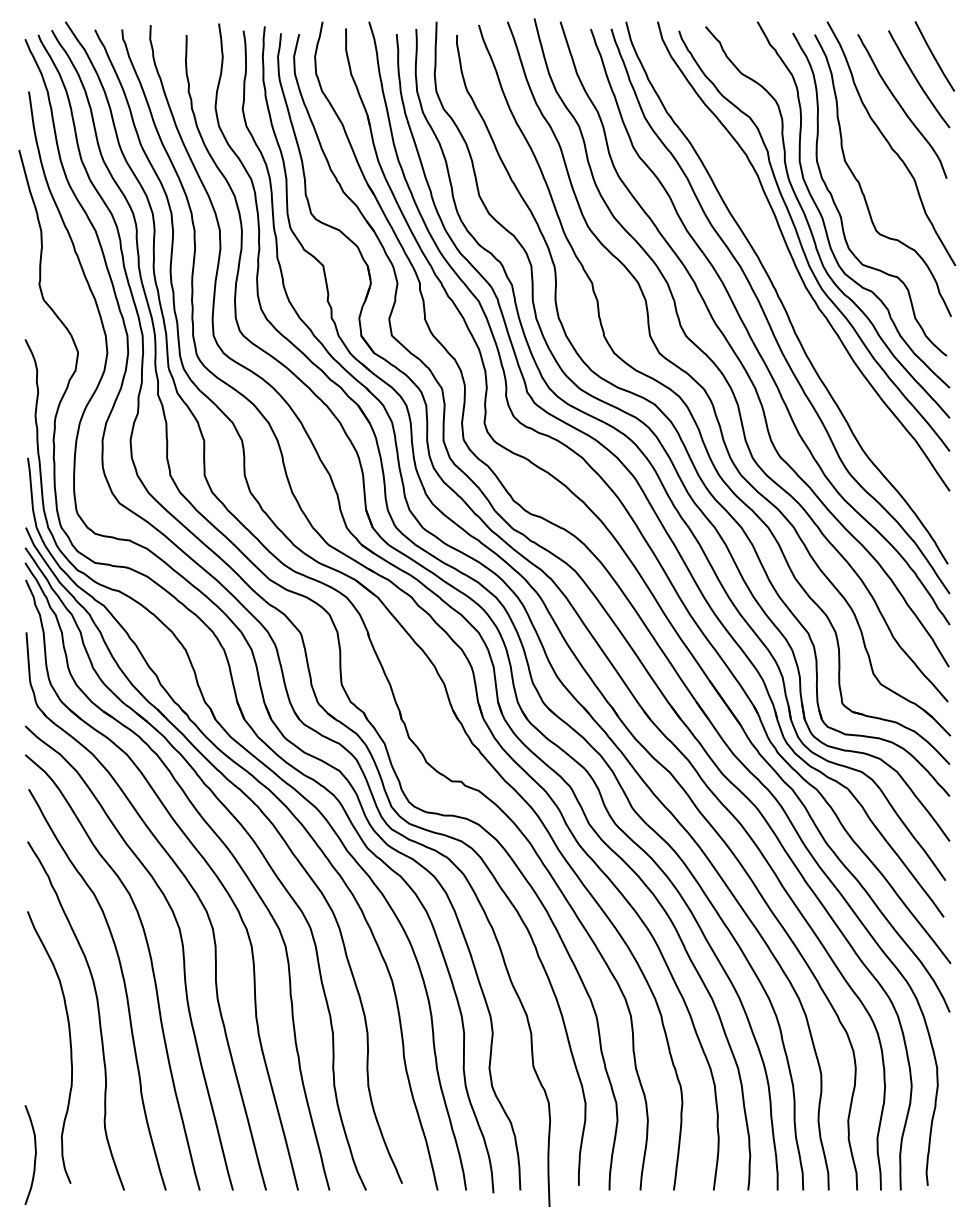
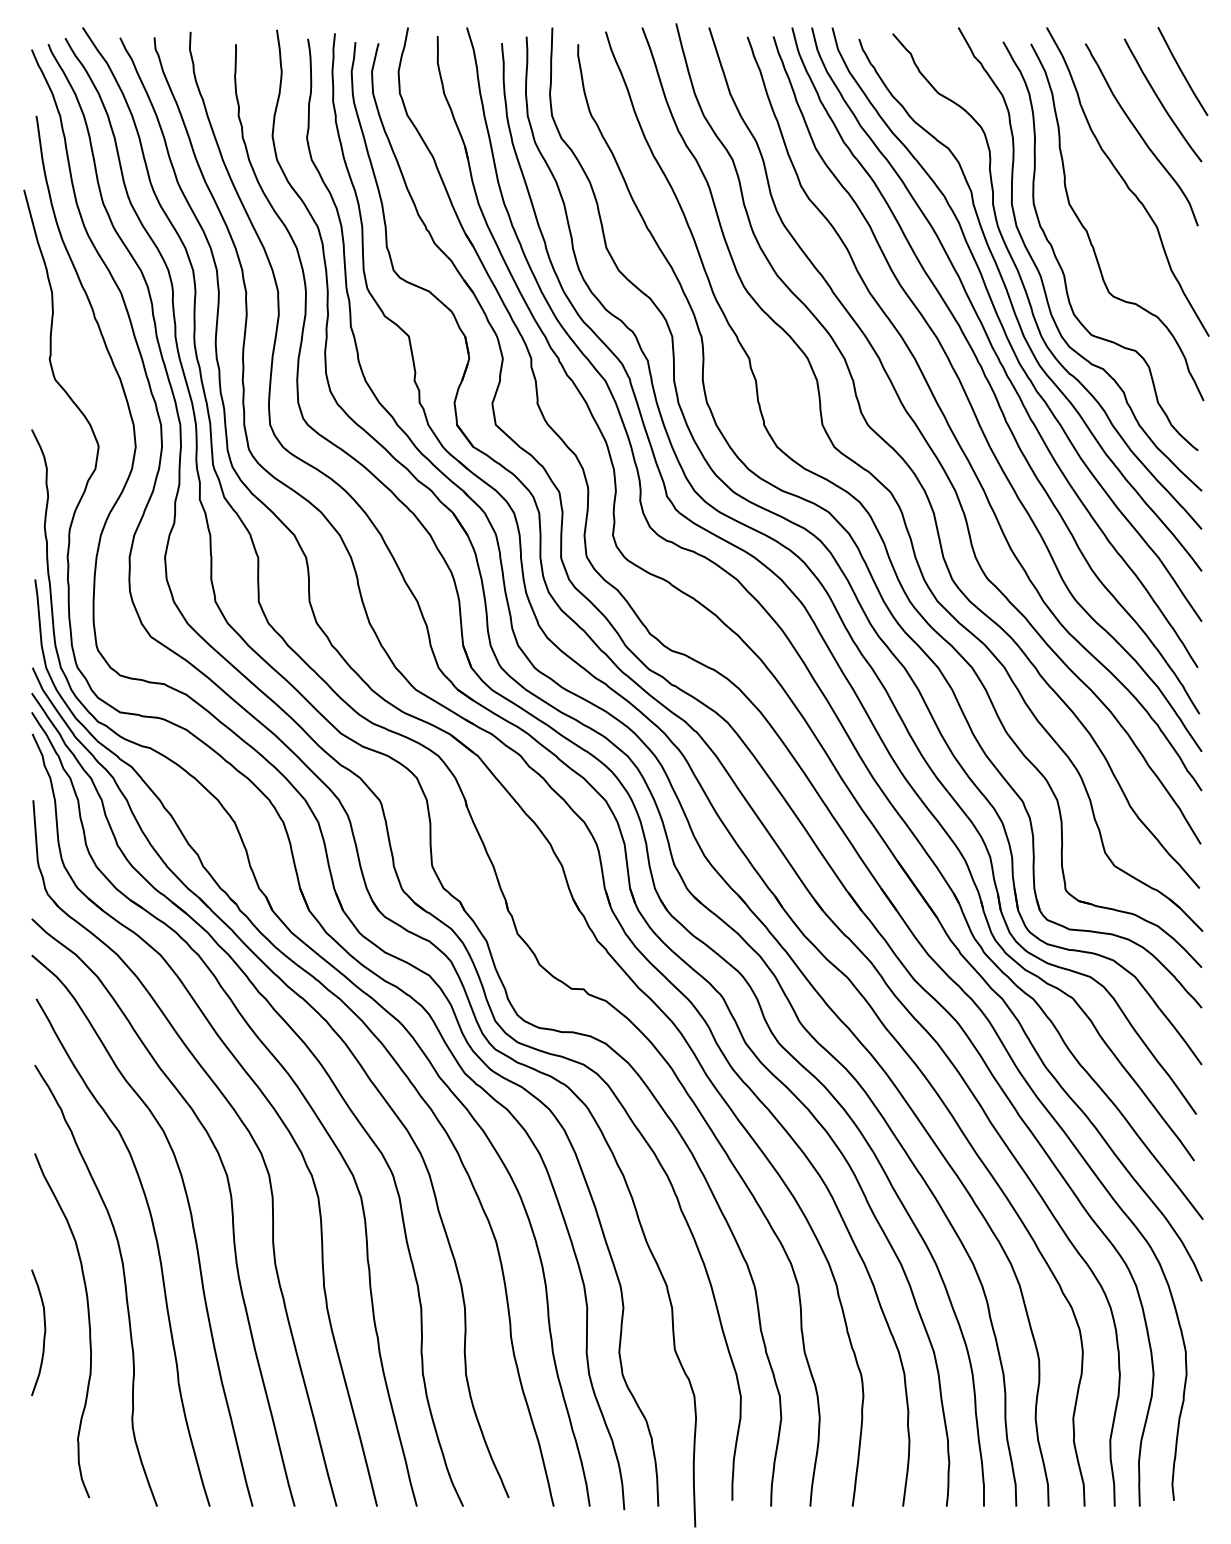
curve: (787, 278) -> (996, 352), added
curve: (34, 1157) -> (43, 1335), moved

